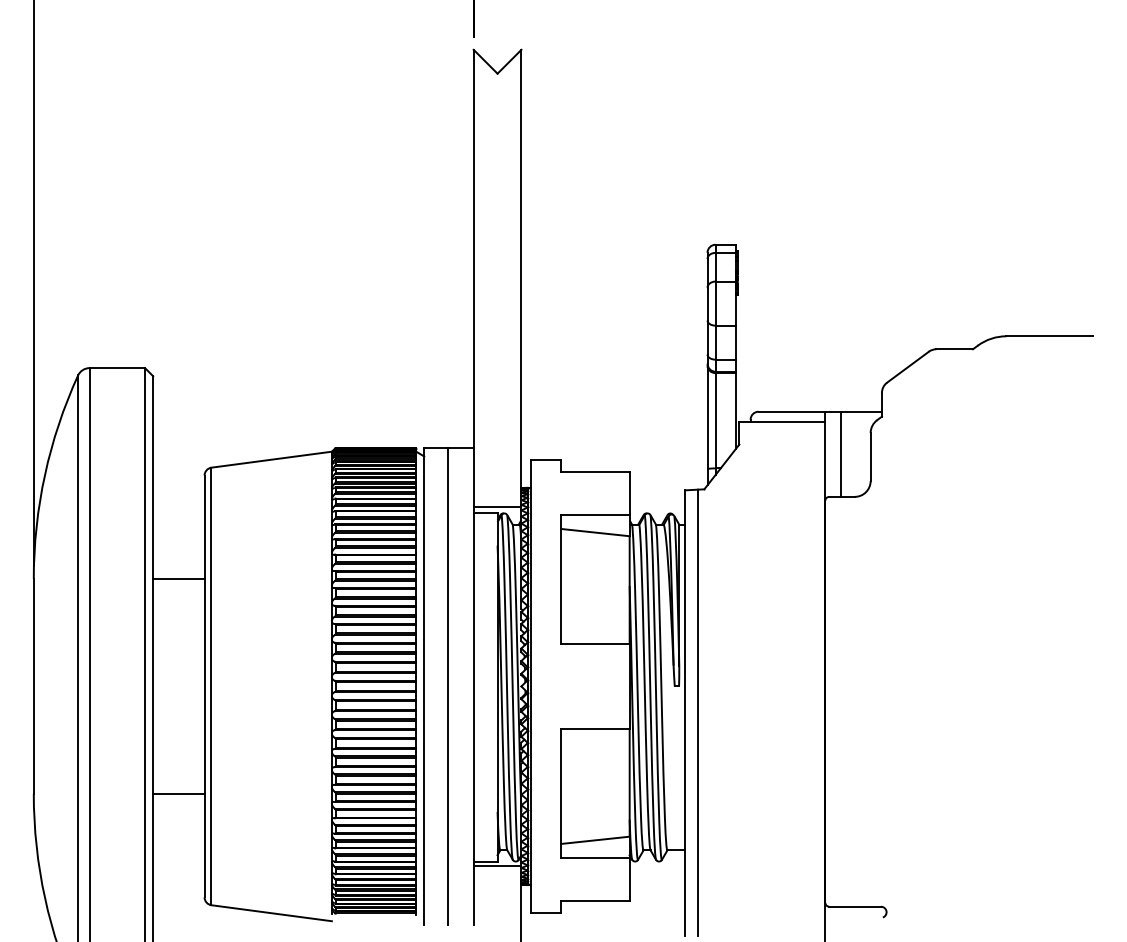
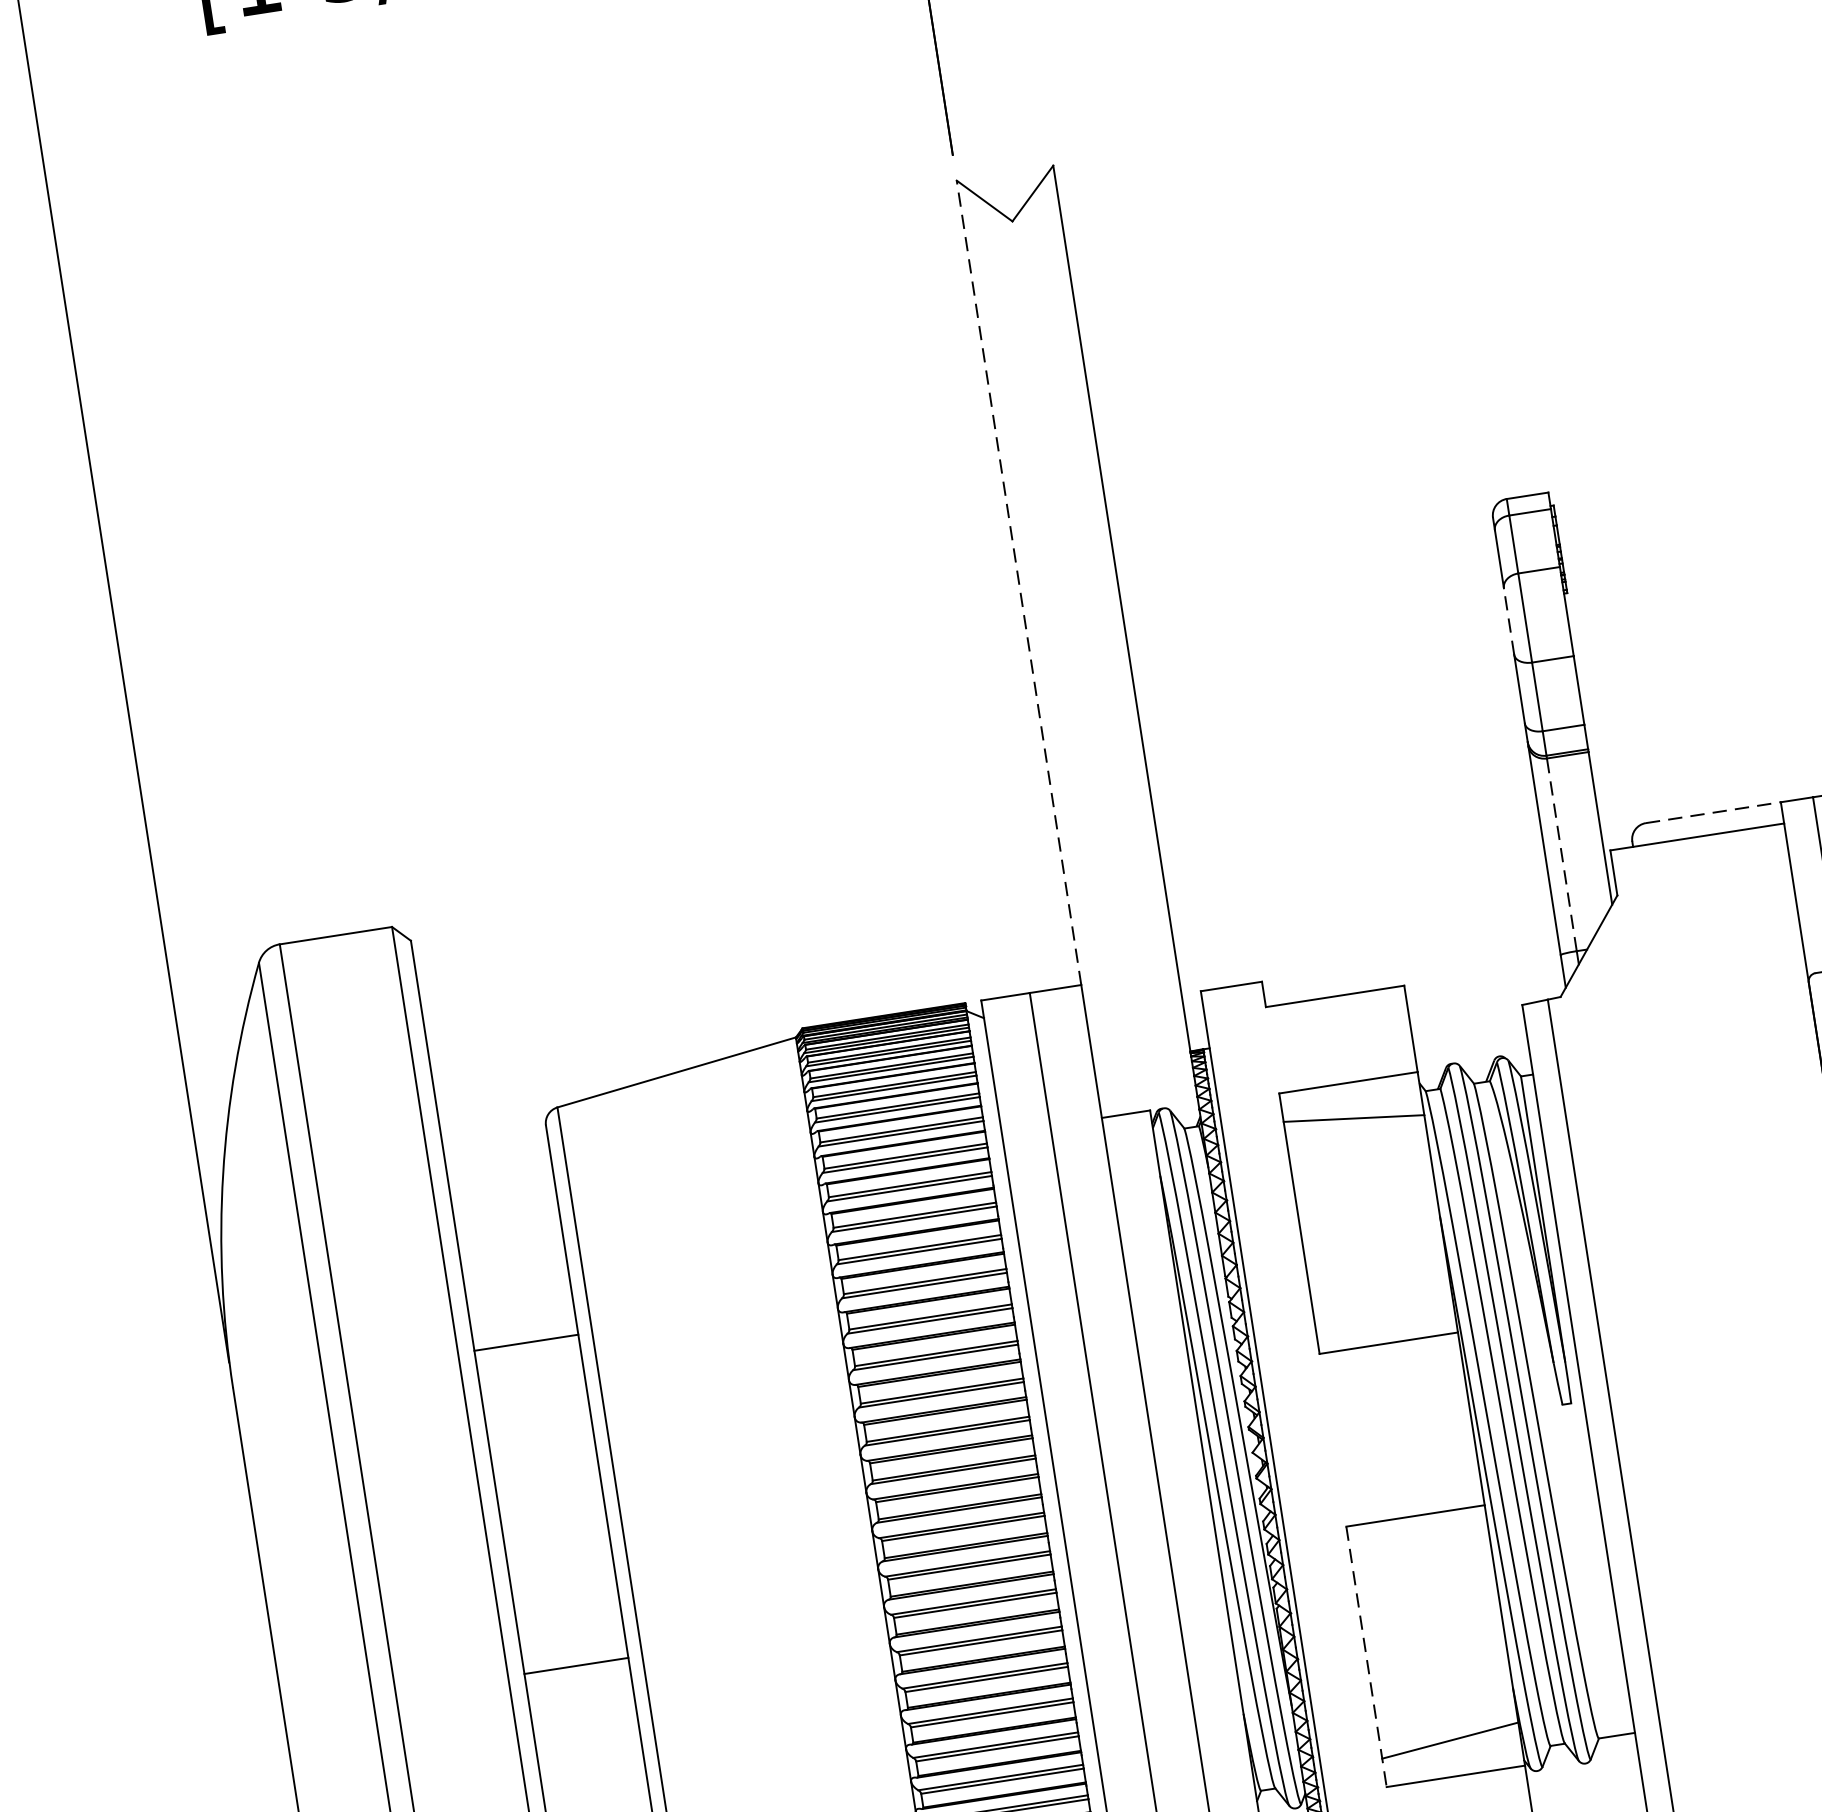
line: (473, 248) -> (1018, 582), solid -> dashed
line: (707, 303) -> (1508, 620), solid -> dashed
line: (792, 411) -> (1714, 812), solid -> dashed
line: (715, 420) -> (1561, 854), solid -> dashed
line: (497, 507) -> (1148, 1098), removed
line: (178, 793) -> (575, 1665), moved
line: (561, 794) -> (1367, 1658), solid -> dashed

